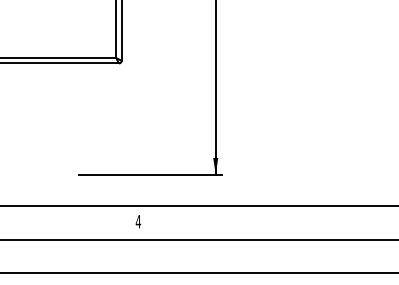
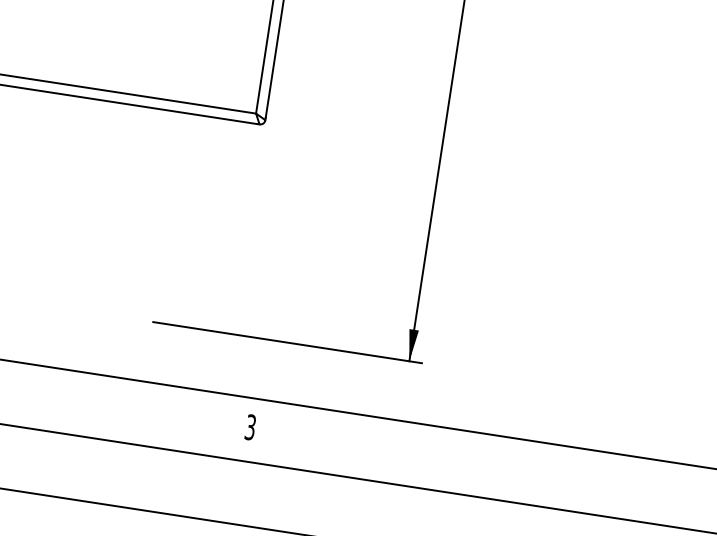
text: (137, 221) -> (248, 426), 4 -> 3

